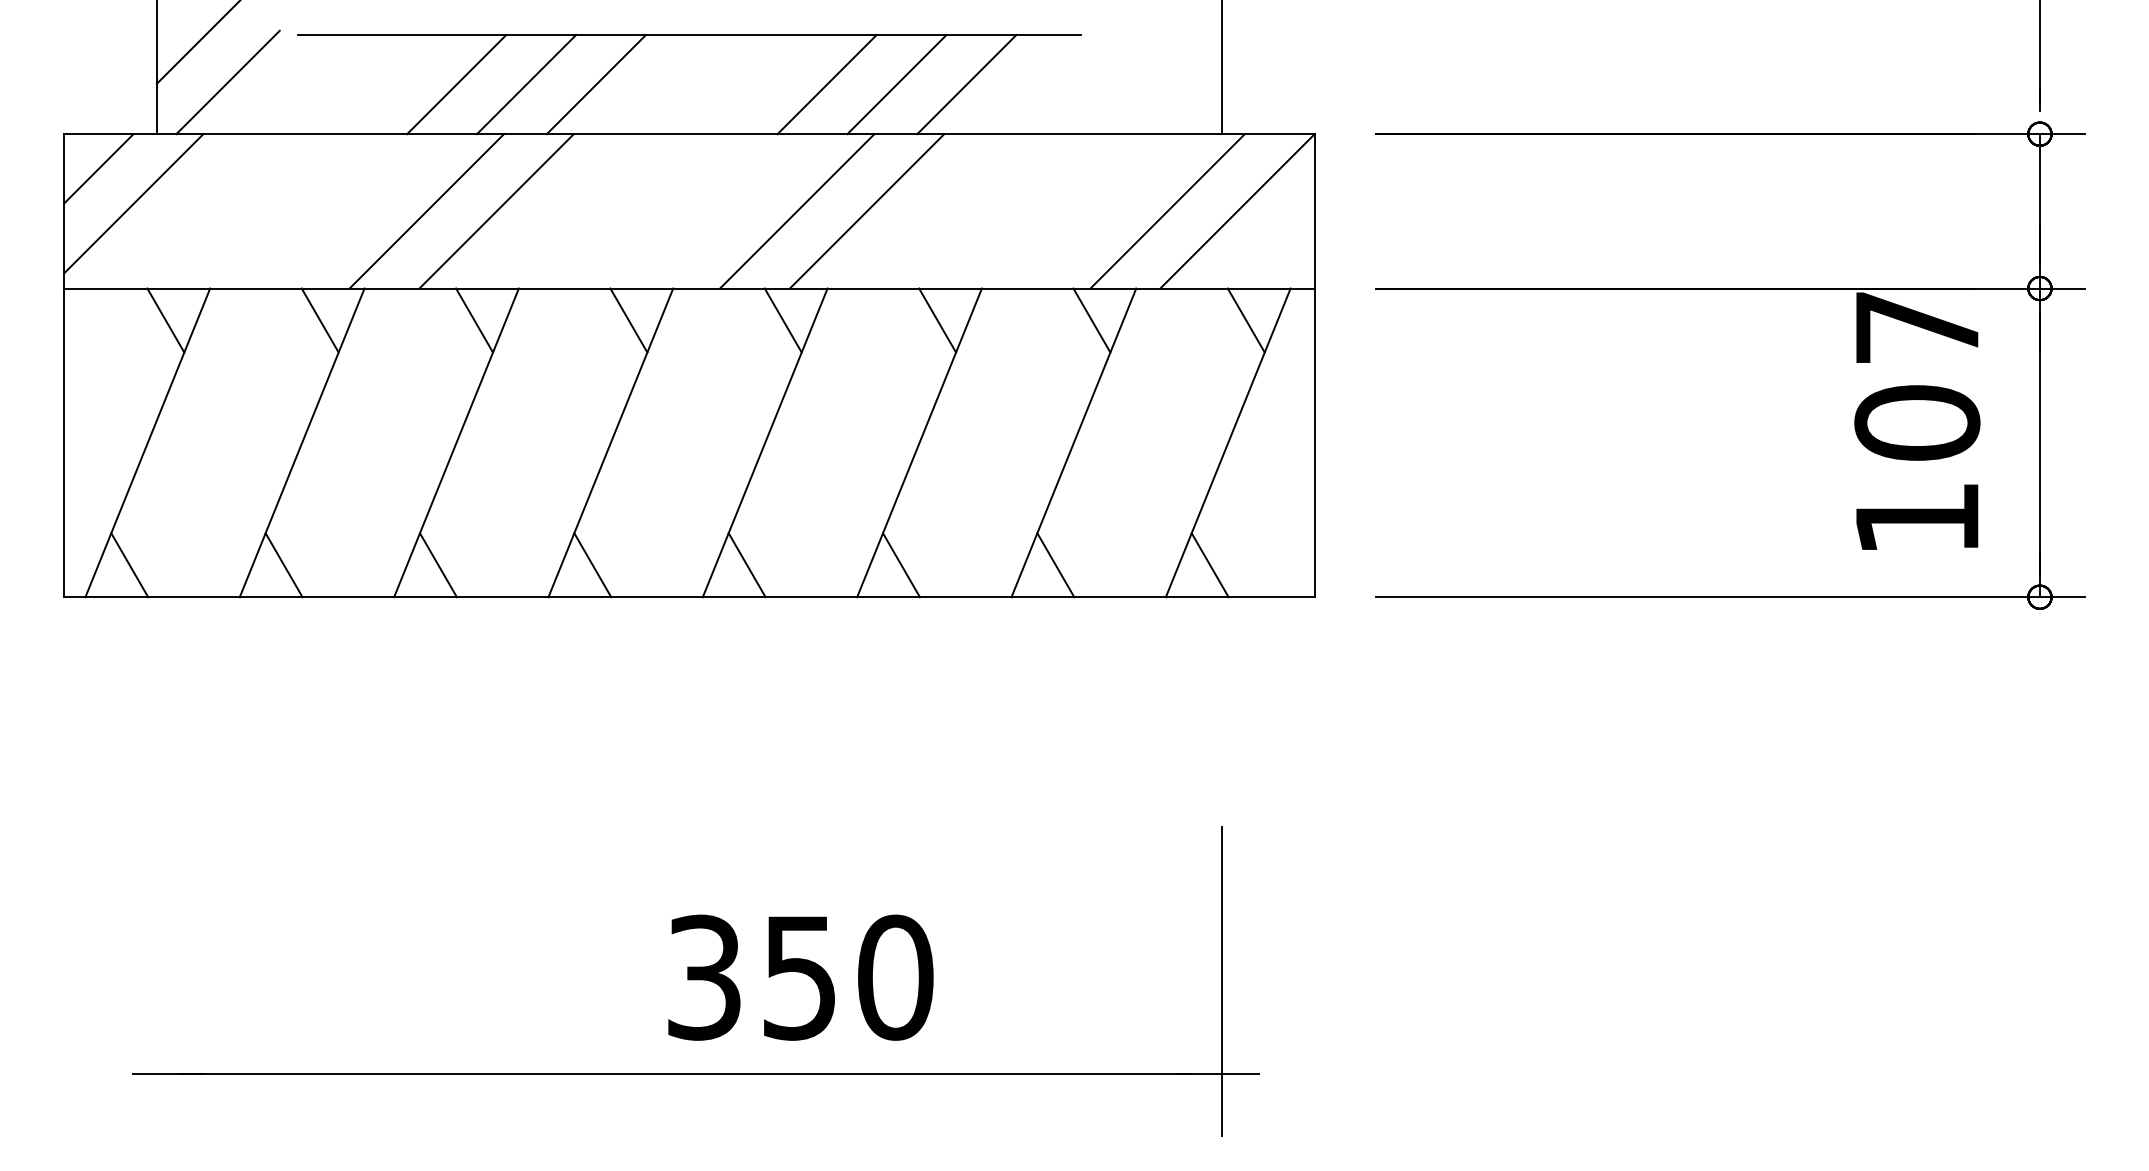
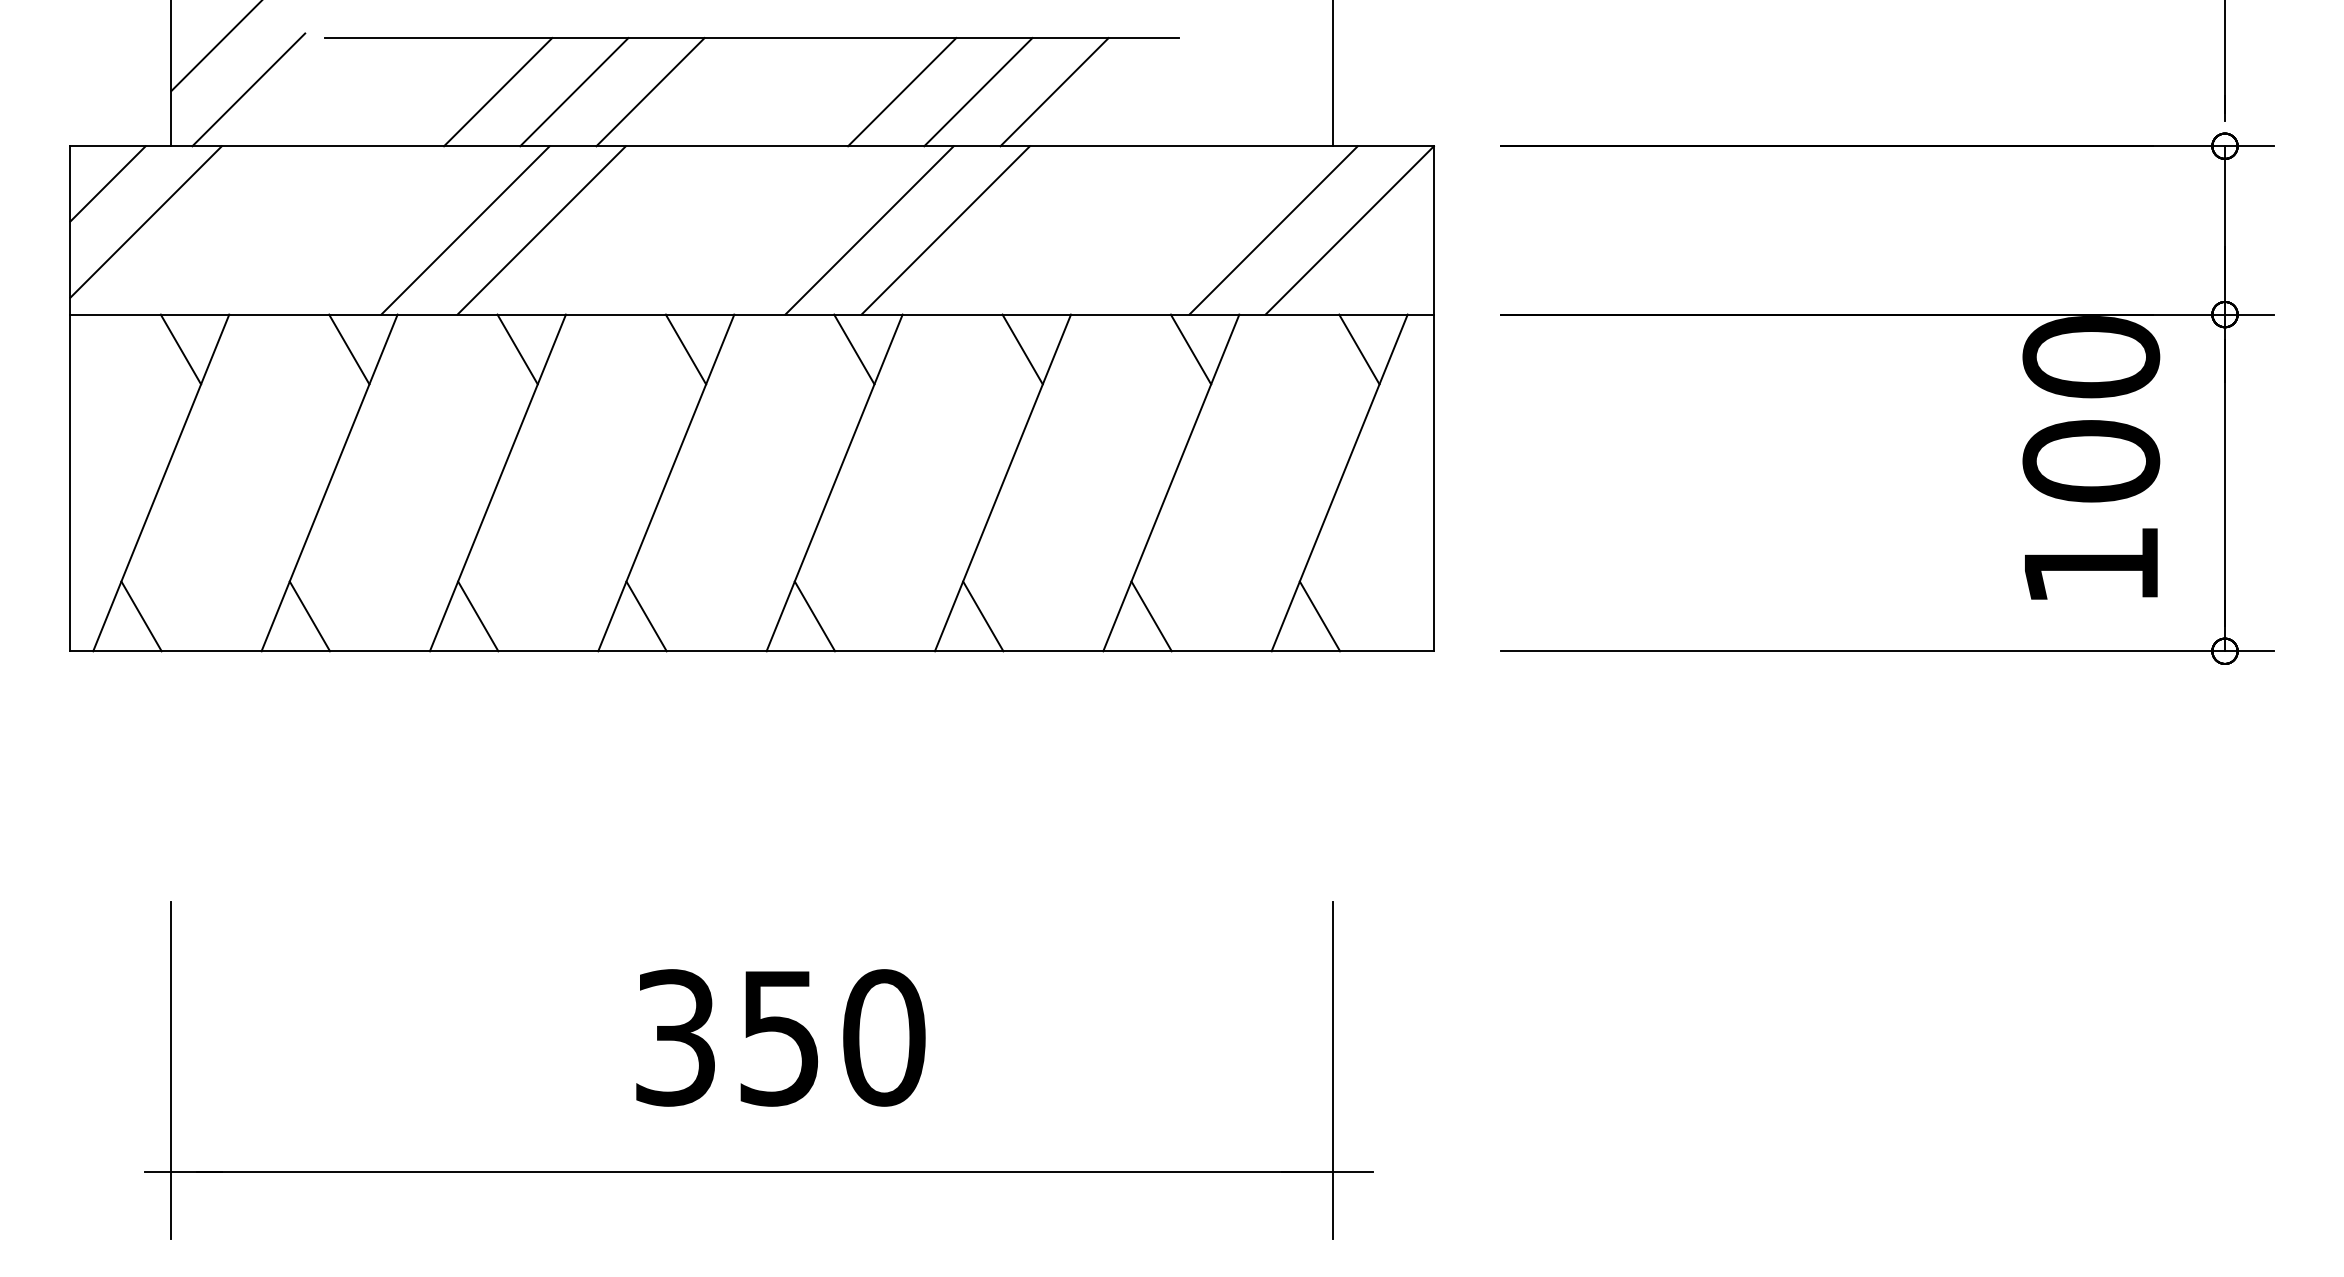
text: (1917, 327) -> (2091, 357), 107 -> 100
text: (800, 977) -> (780, 1037), moved
line: (157, 981) -> (171, 1070), added

